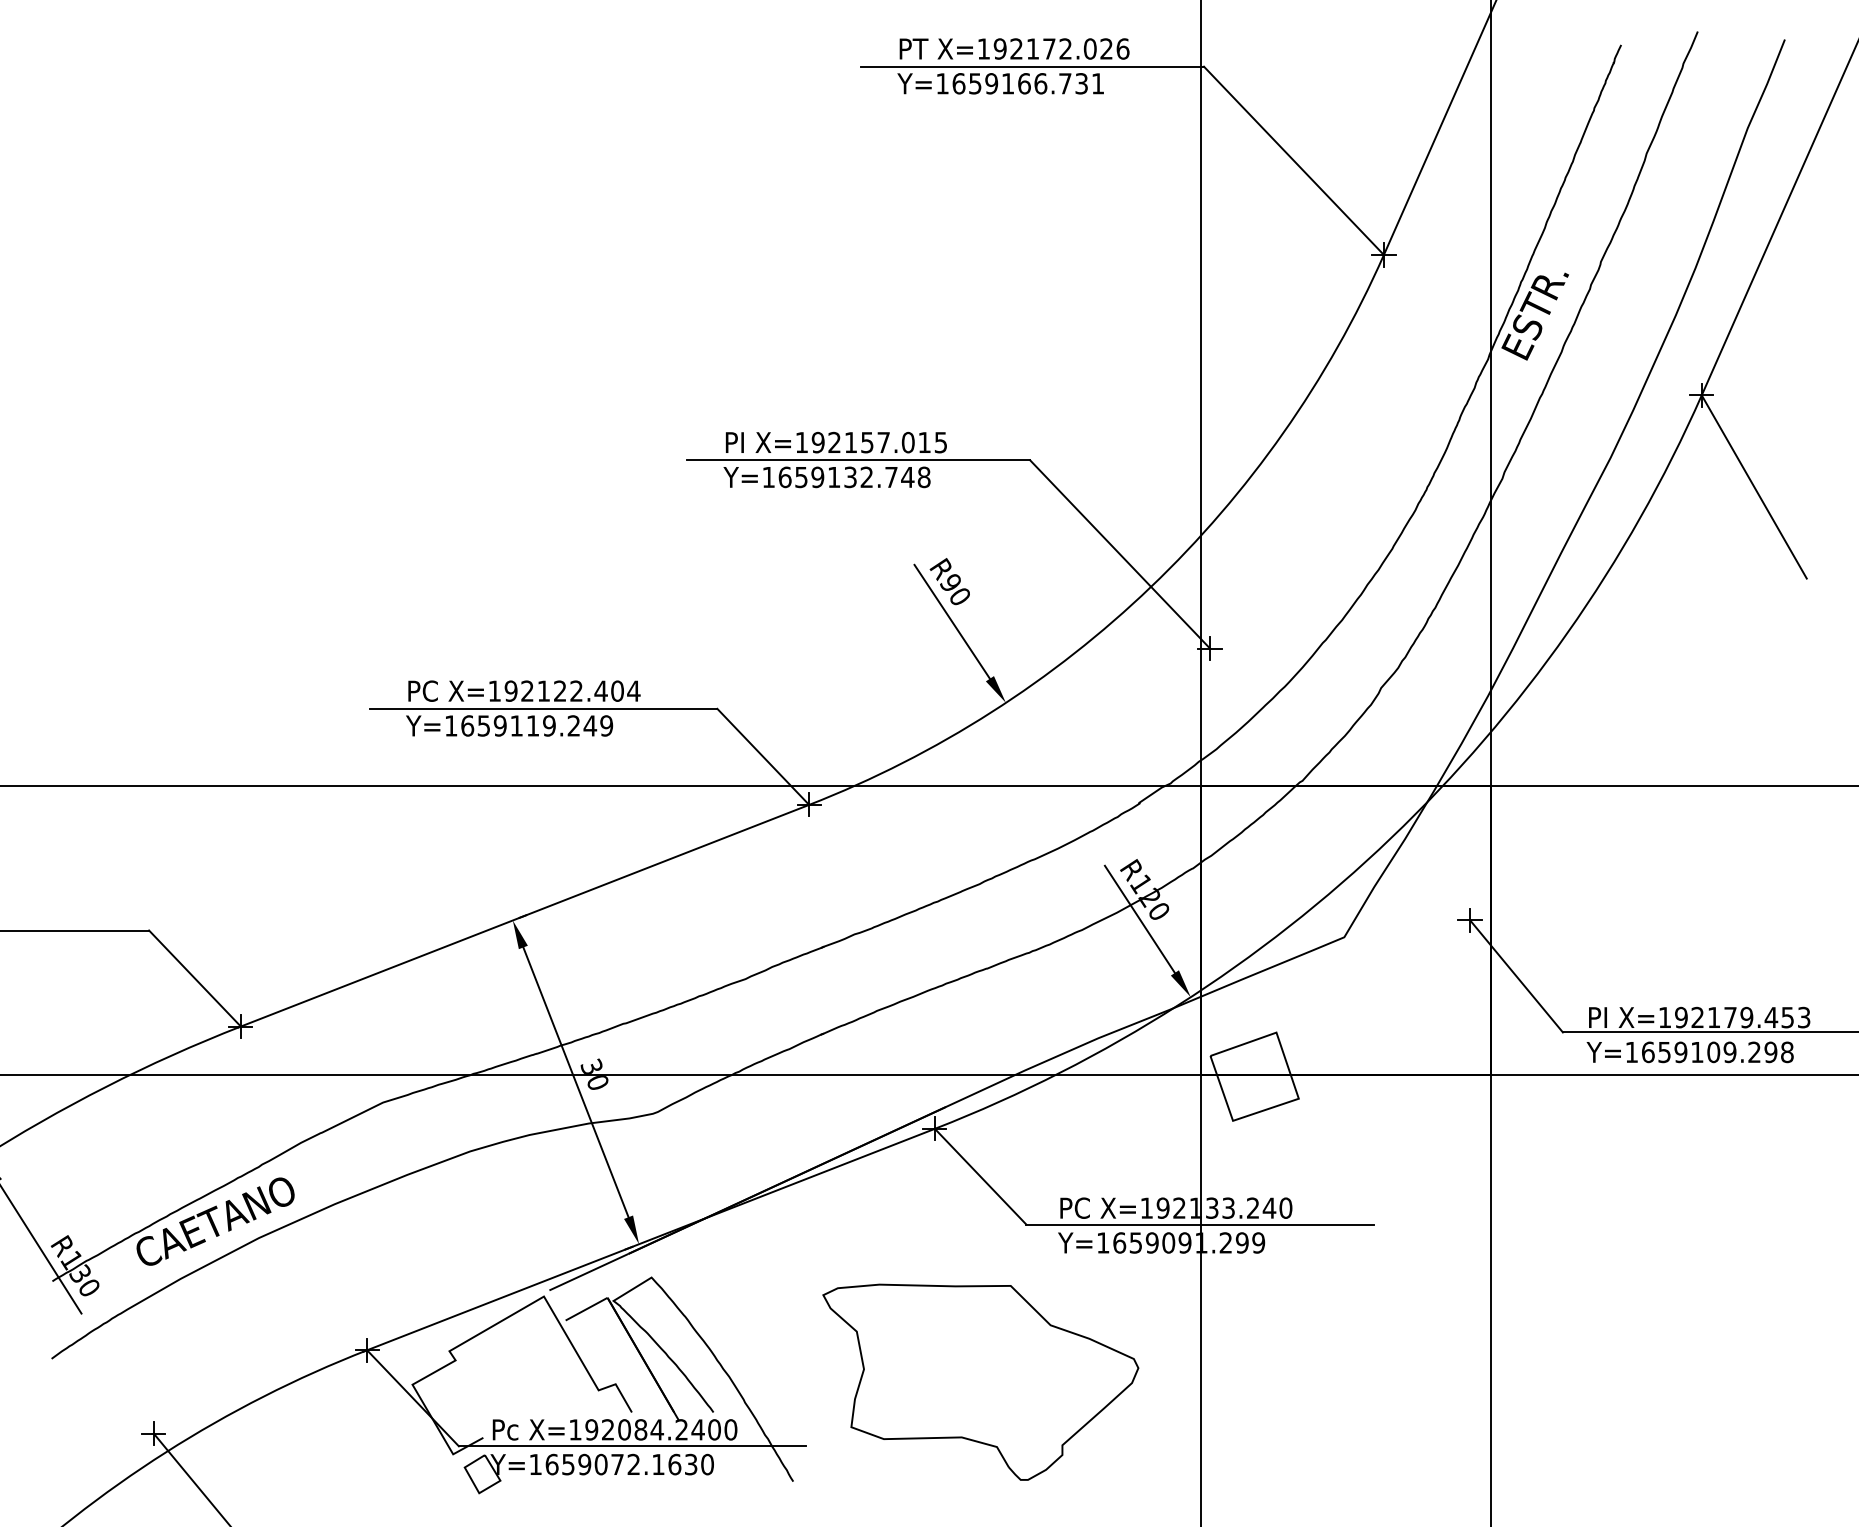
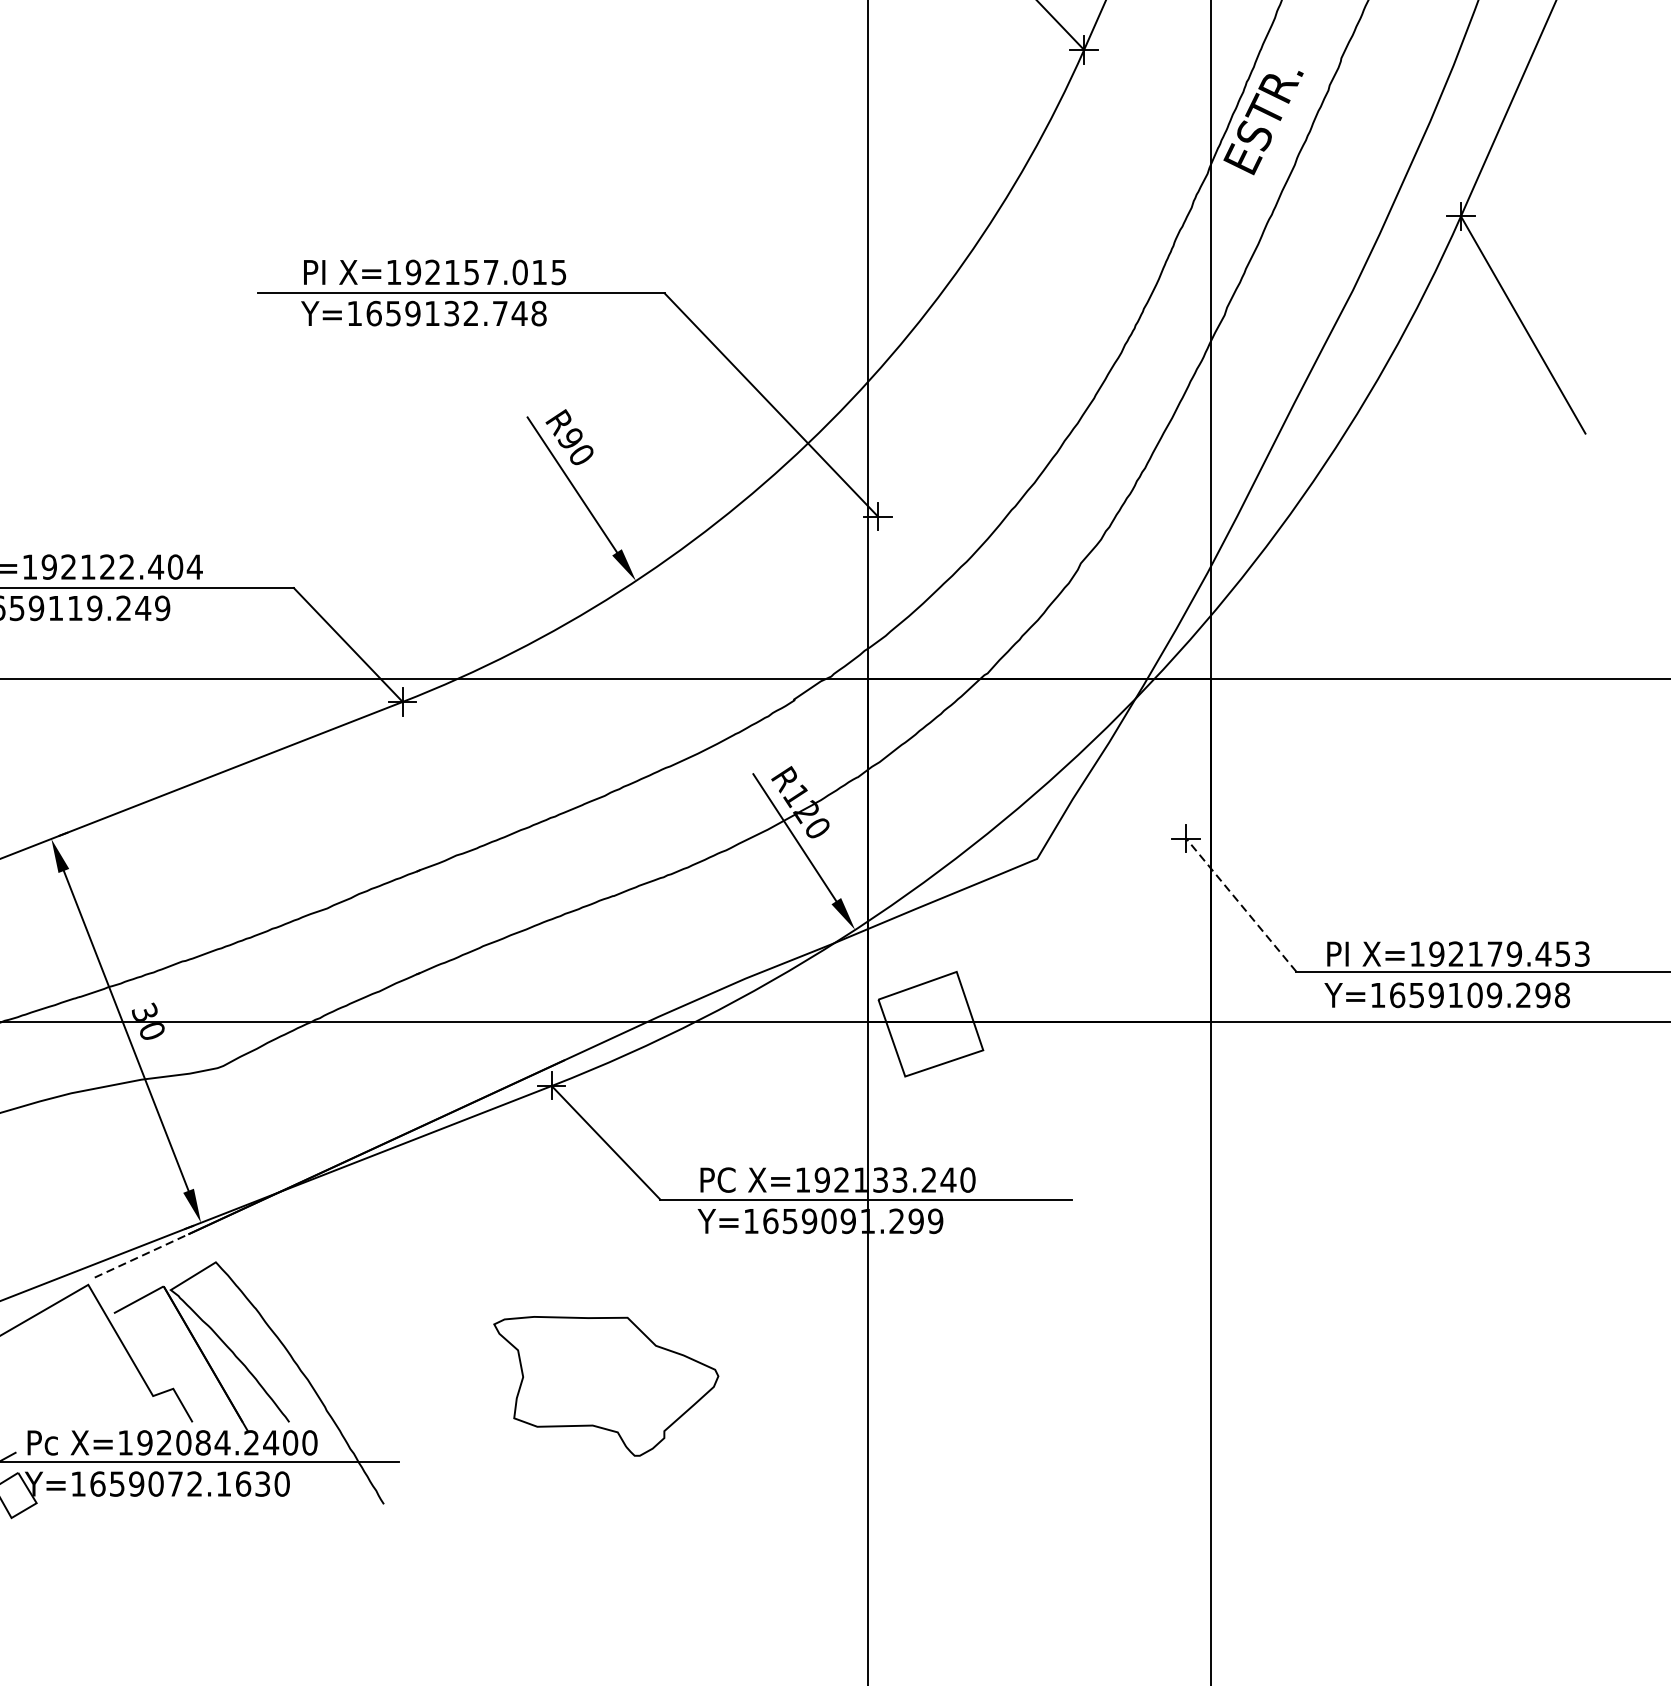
line: (1516, 976) -> (1241, 905), solid -> dashed
line: (588, 1272) -> (141, 1256), solid -> dashed
part: (980, 1381) -> (605, 1385), size x0.6

